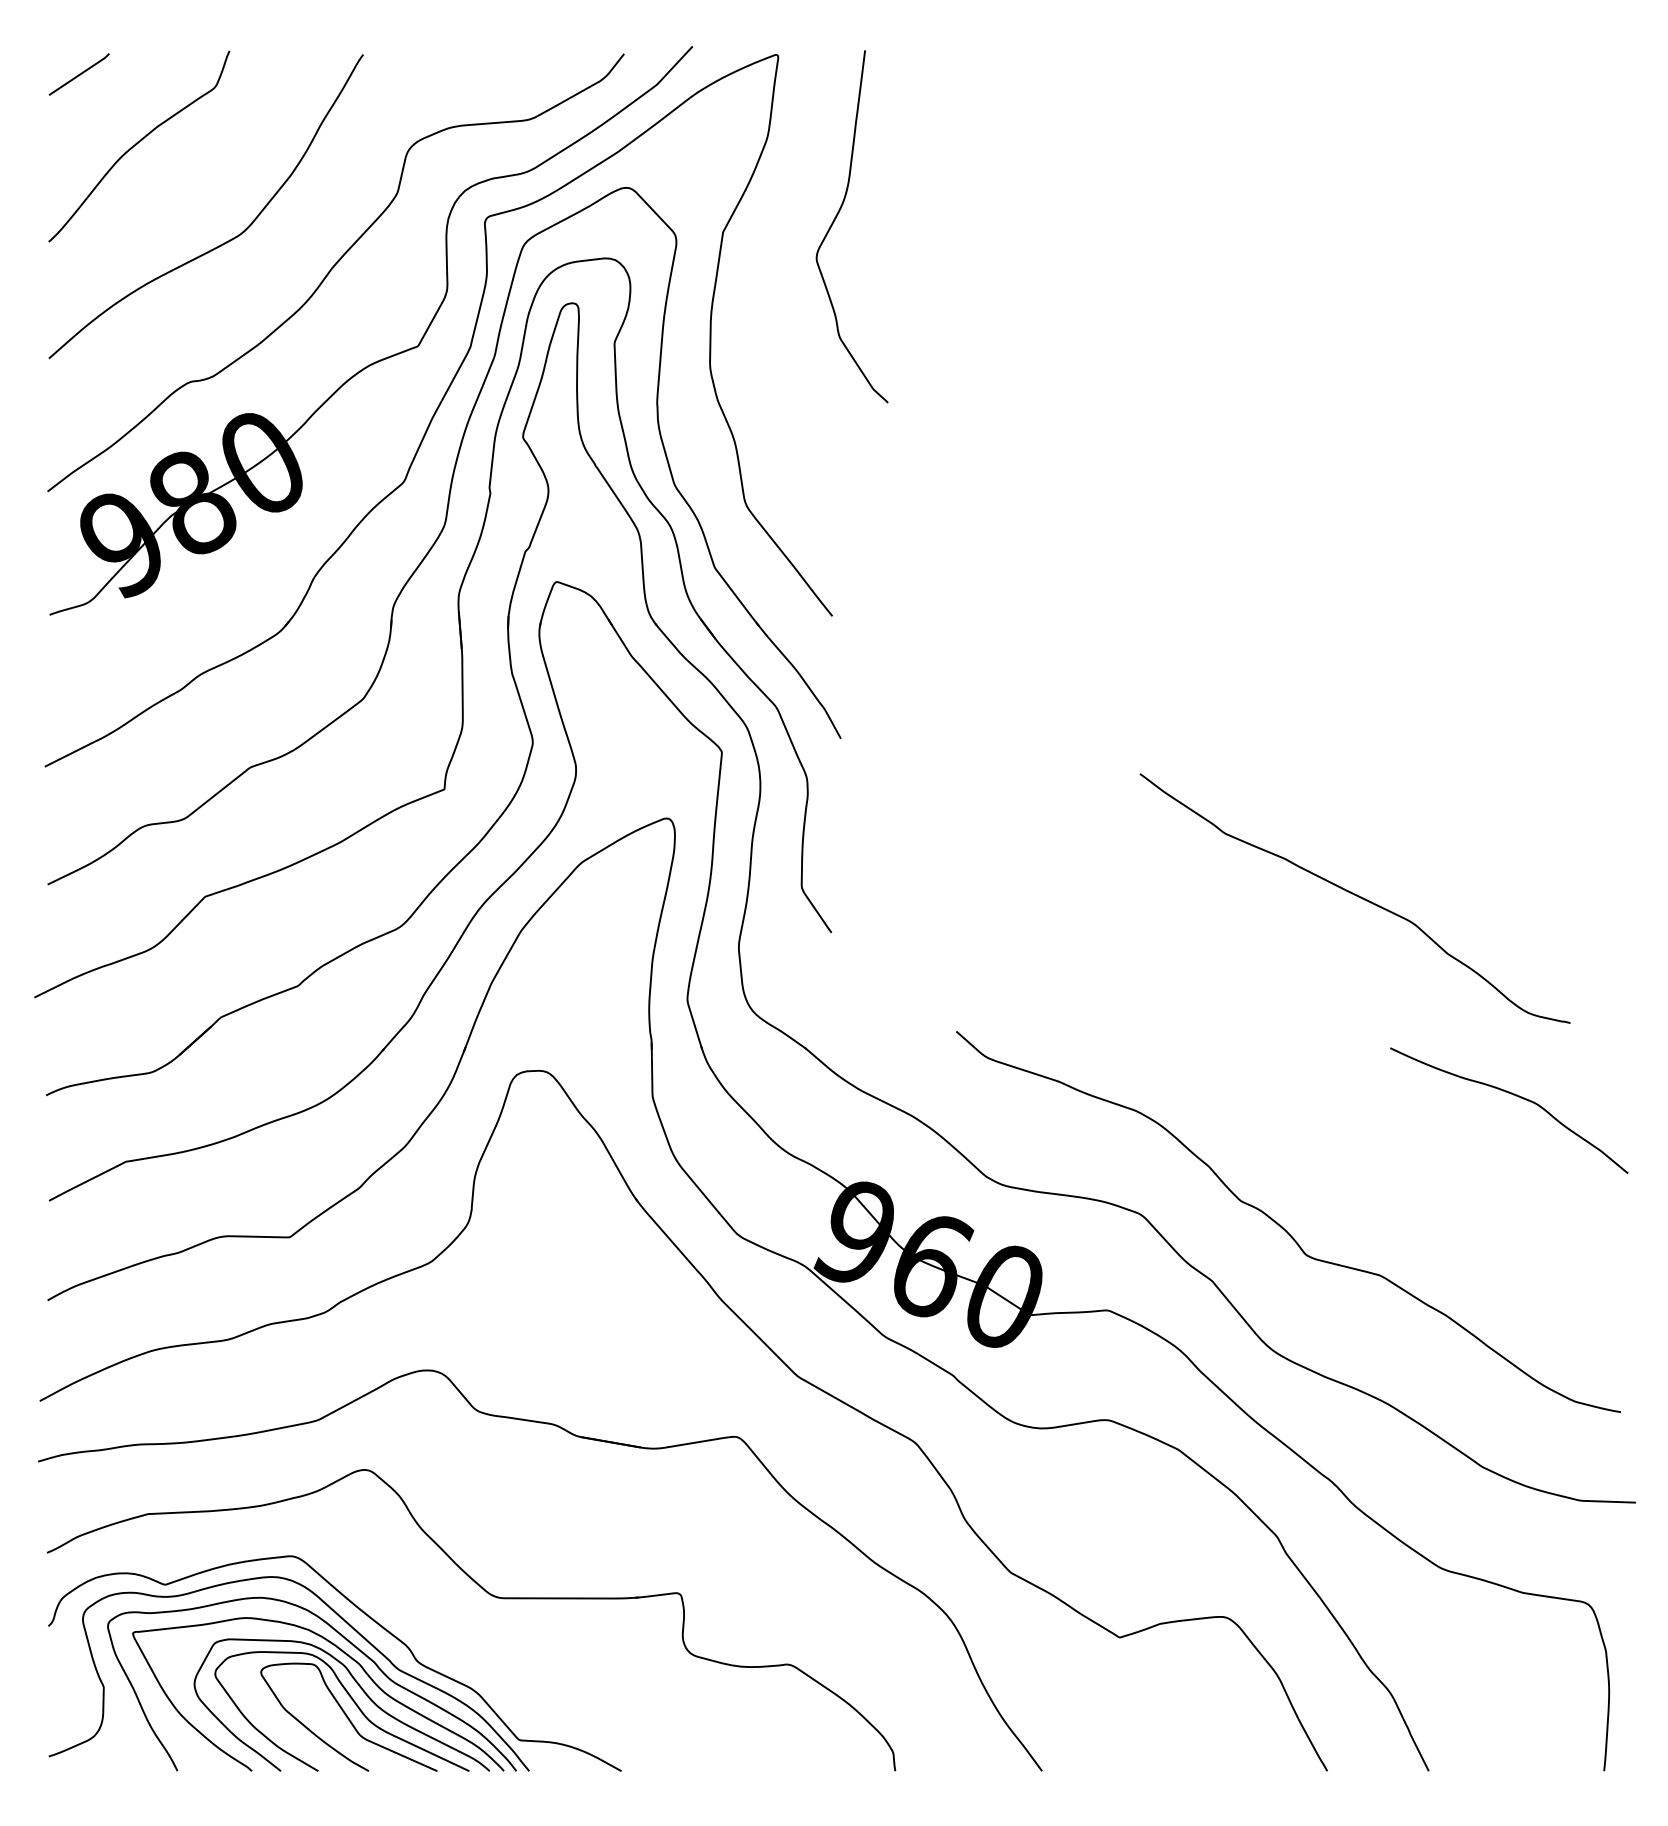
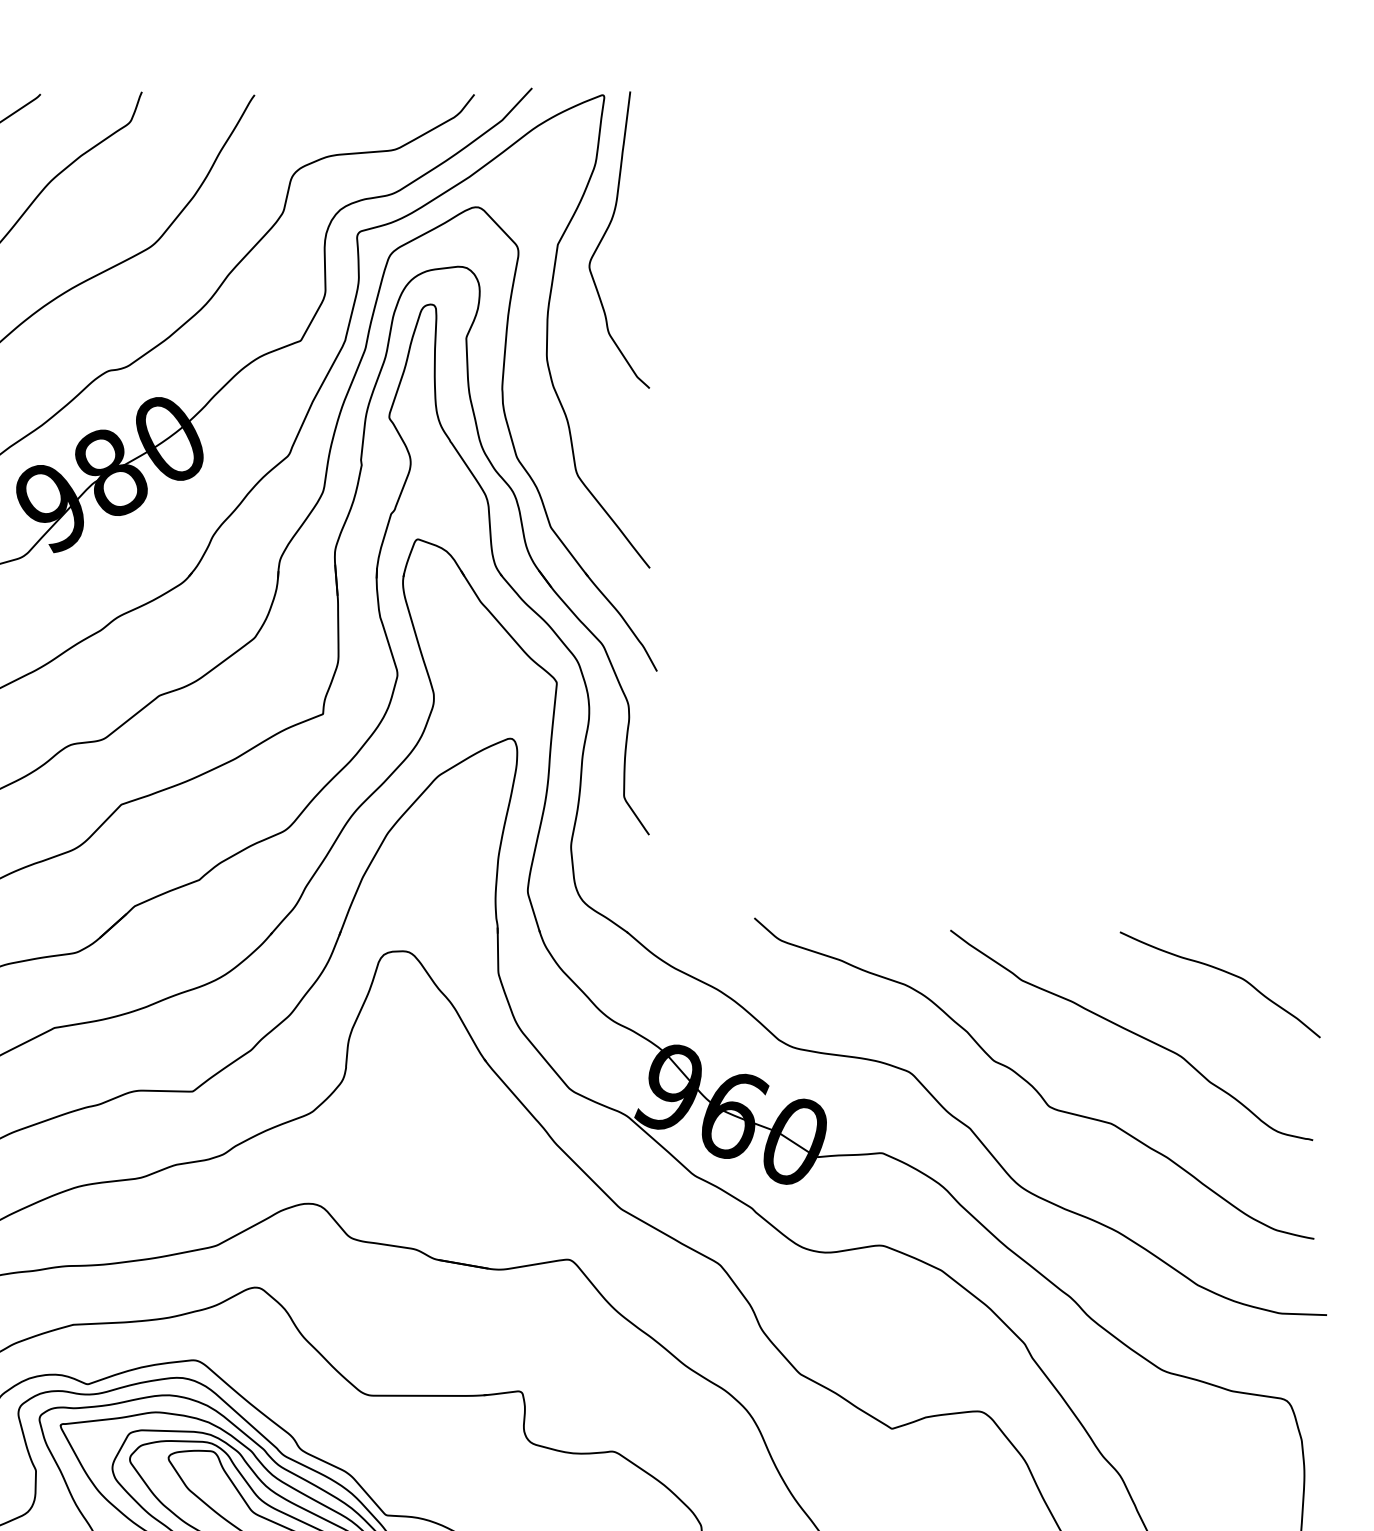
curve: (836, 218) -> (606, 233), moved
curve: (1356, 896) -> (1132, 1033), moved

